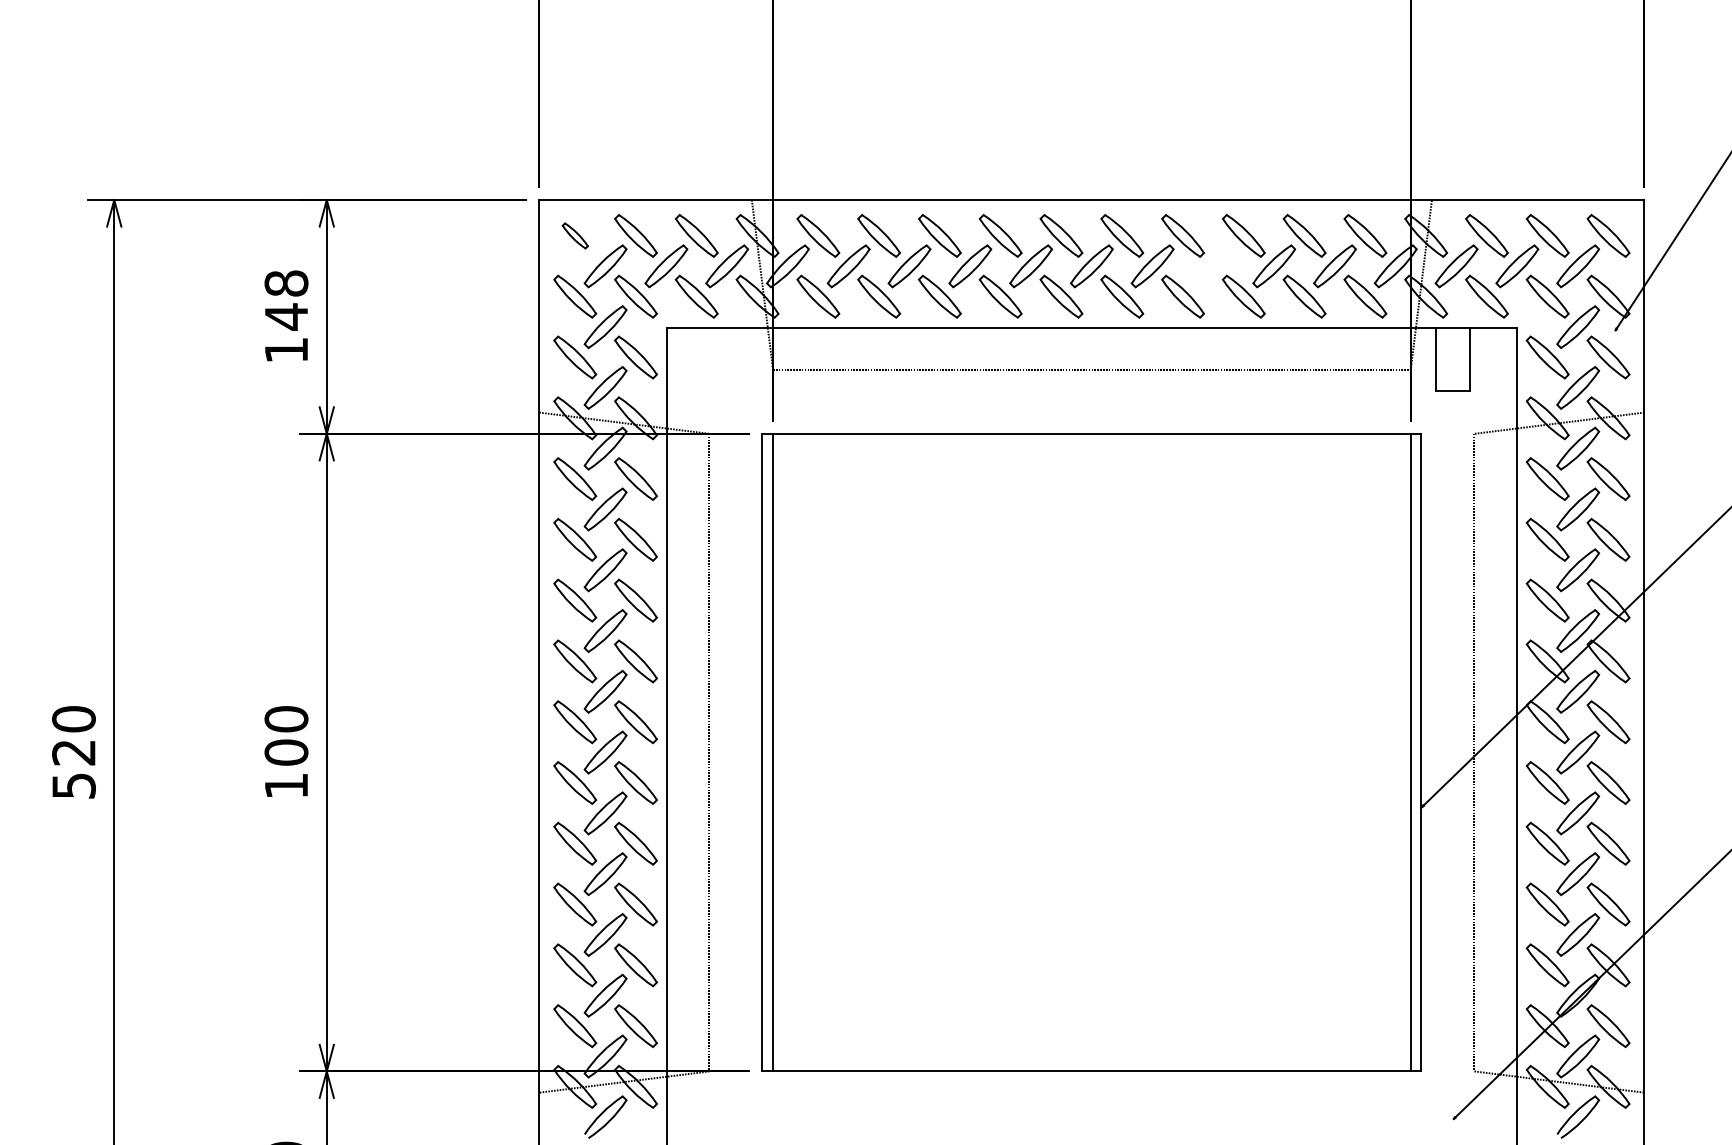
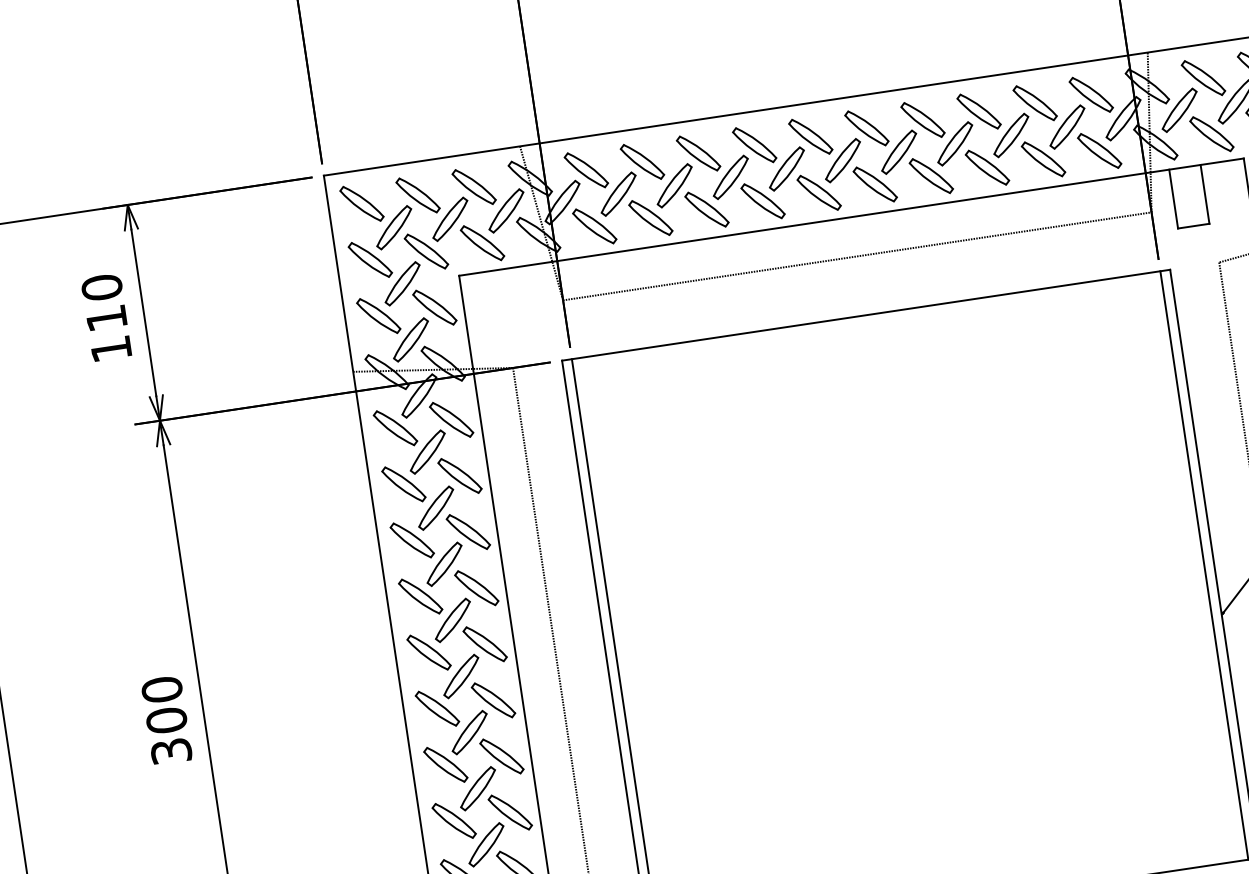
part: (575, 235) -> (362, 203), size x1.67
part: (1213, 266) -> (955, 144), added
text: (286, 300) -> (104, 303), 148 -> 110
text: (286, 785) -> (171, 750), 100 -> 300

